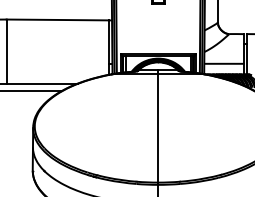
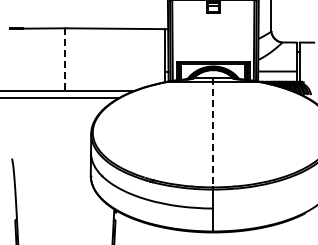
line: (6, 52) -> (65, 60), solid -> dashed
line: (158, 126) -> (213, 132), solid -> dashed

